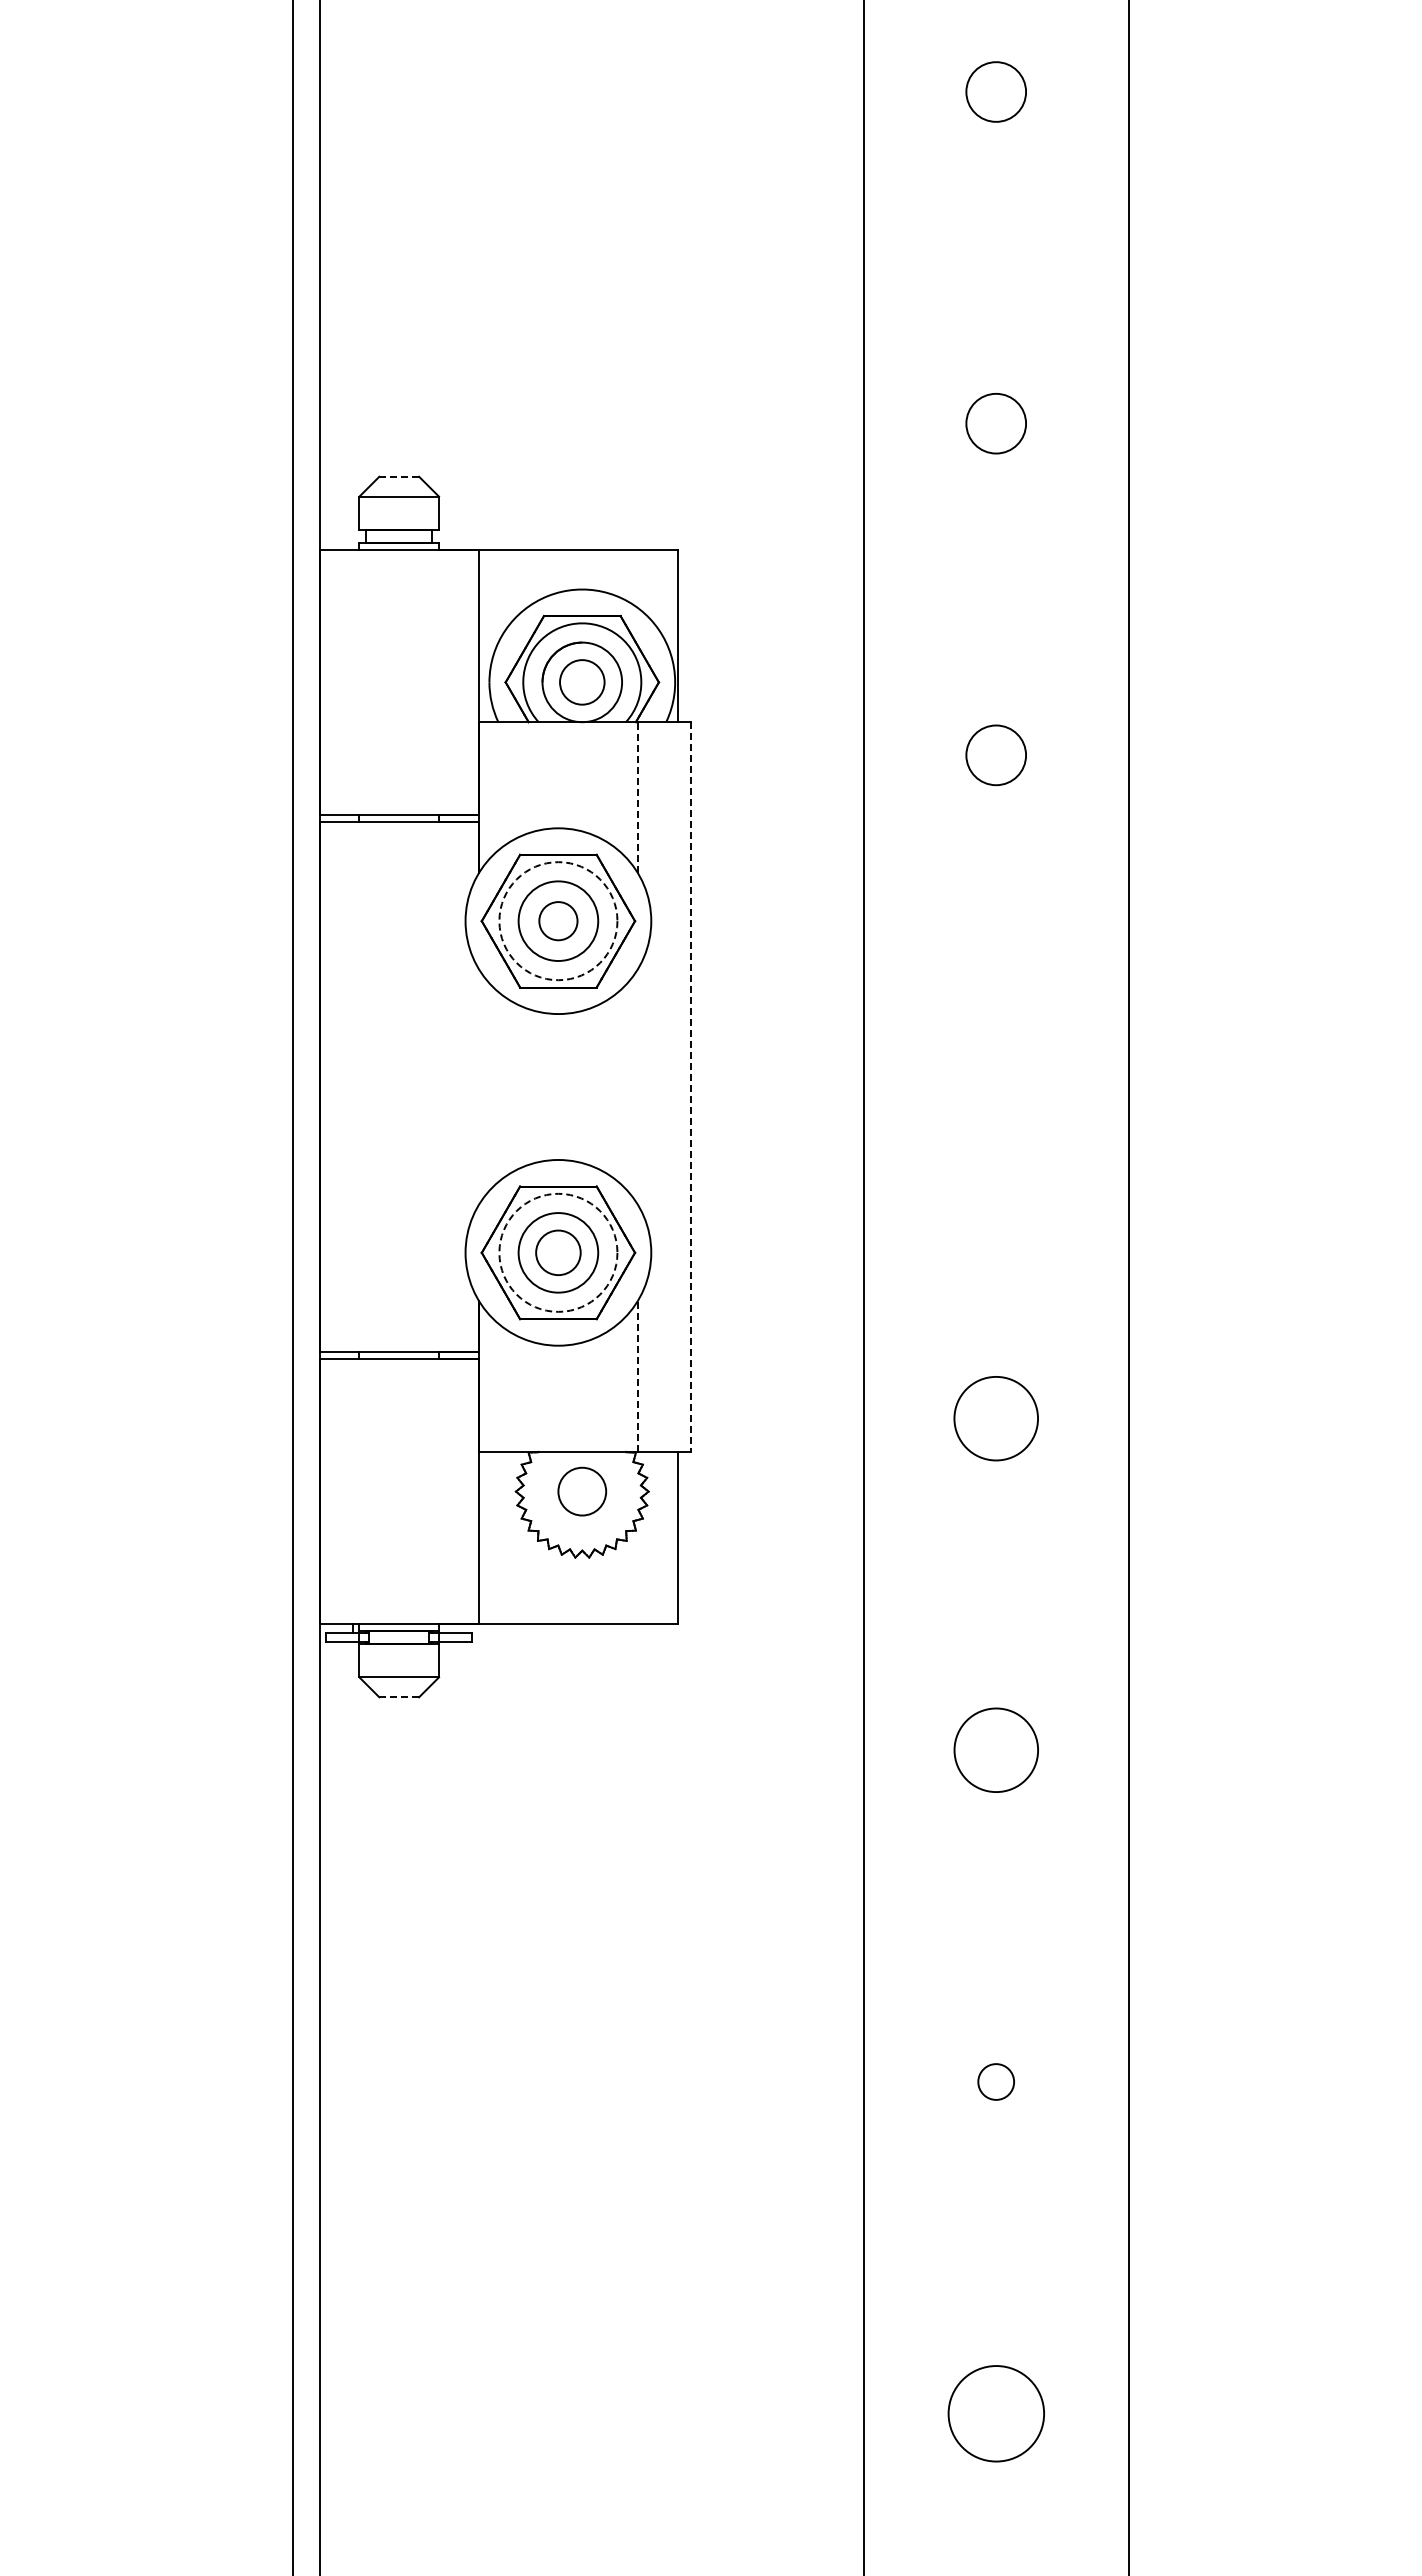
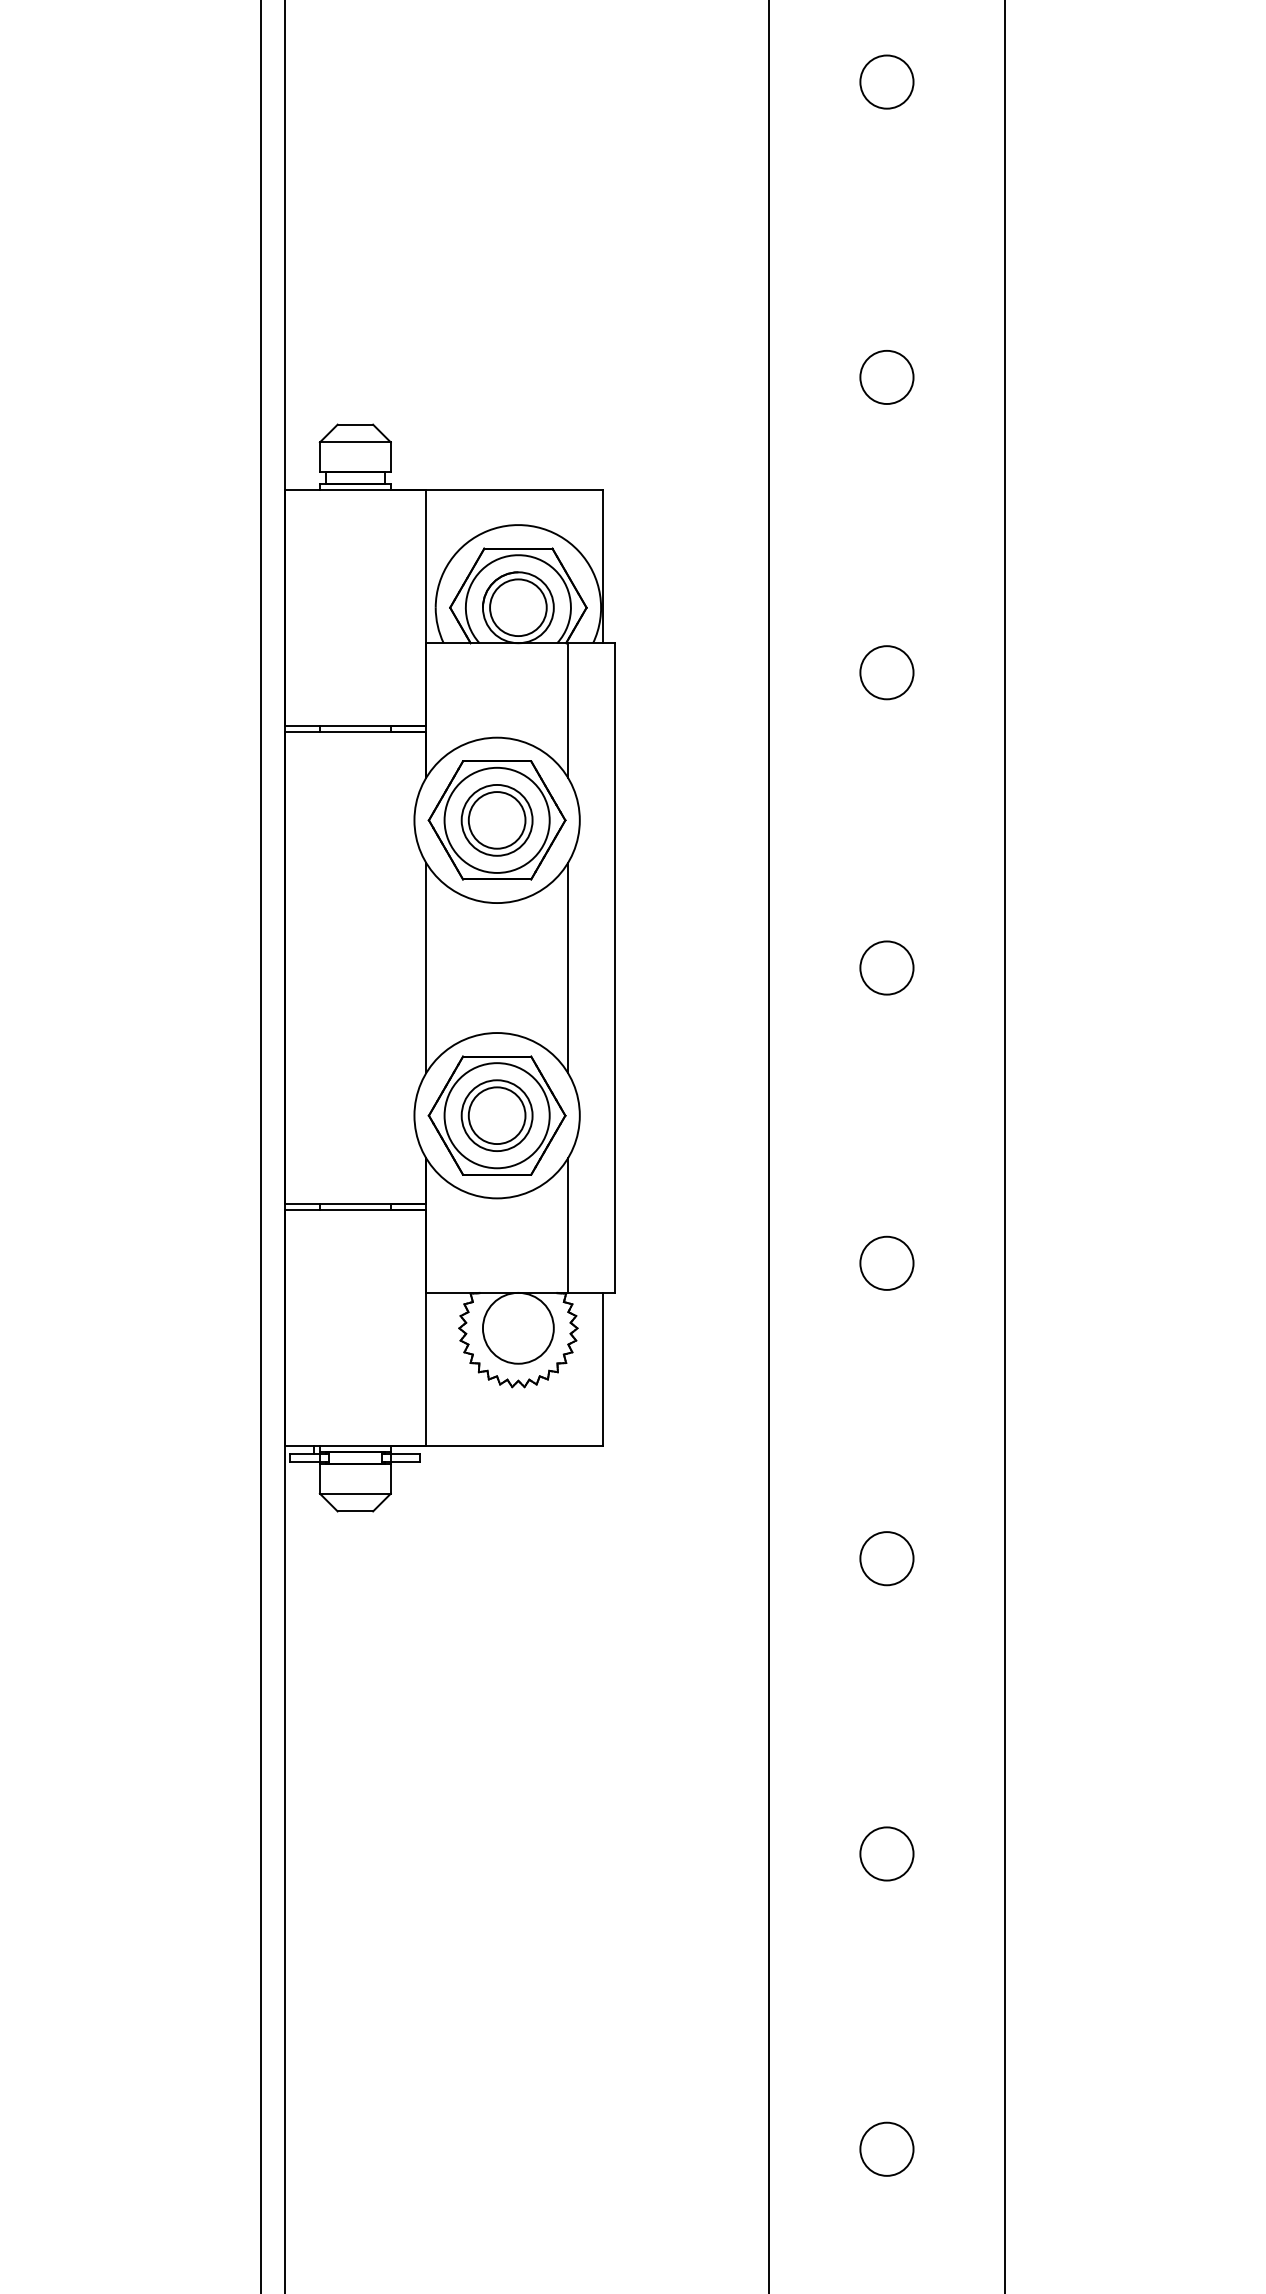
line: (399, 476) -> (355, 424), dashed -> solid
circle: (582, 682) -> (518, 607), size x1.43
line: (638, 797) -> (568, 710), dashed -> solid
circle: (558, 921) -> (497, 820), dashed -> solid
circle: (558, 921) -> (497, 820), size x1.67
circle: (995, 1086) -> (886, 967), added
line: (478, 1087) -> (425, 968), added
line: (638, 1087) -> (568, 968), added
line: (691, 1087) -> (615, 968), dashed -> solid
circle: (558, 1252) -> (497, 1115), dashed -> solid
circle: (558, 1252) -> (497, 1115), size x1.43
line: (638, 1376) -> (568, 1225), dashed -> solid
circle: (996, 1418) -> (887, 1263), size x0.71
circle: (582, 1491) -> (518, 1328), size x1.67
line: (399, 1697) -> (355, 1511), dashed -> solid
circle: (995, 1750) -> (886, 1558), size x0.71
circle: (996, 2081) -> (887, 1853), size x1.67
circle: (995, 2413) -> (886, 2149), size x0.62

